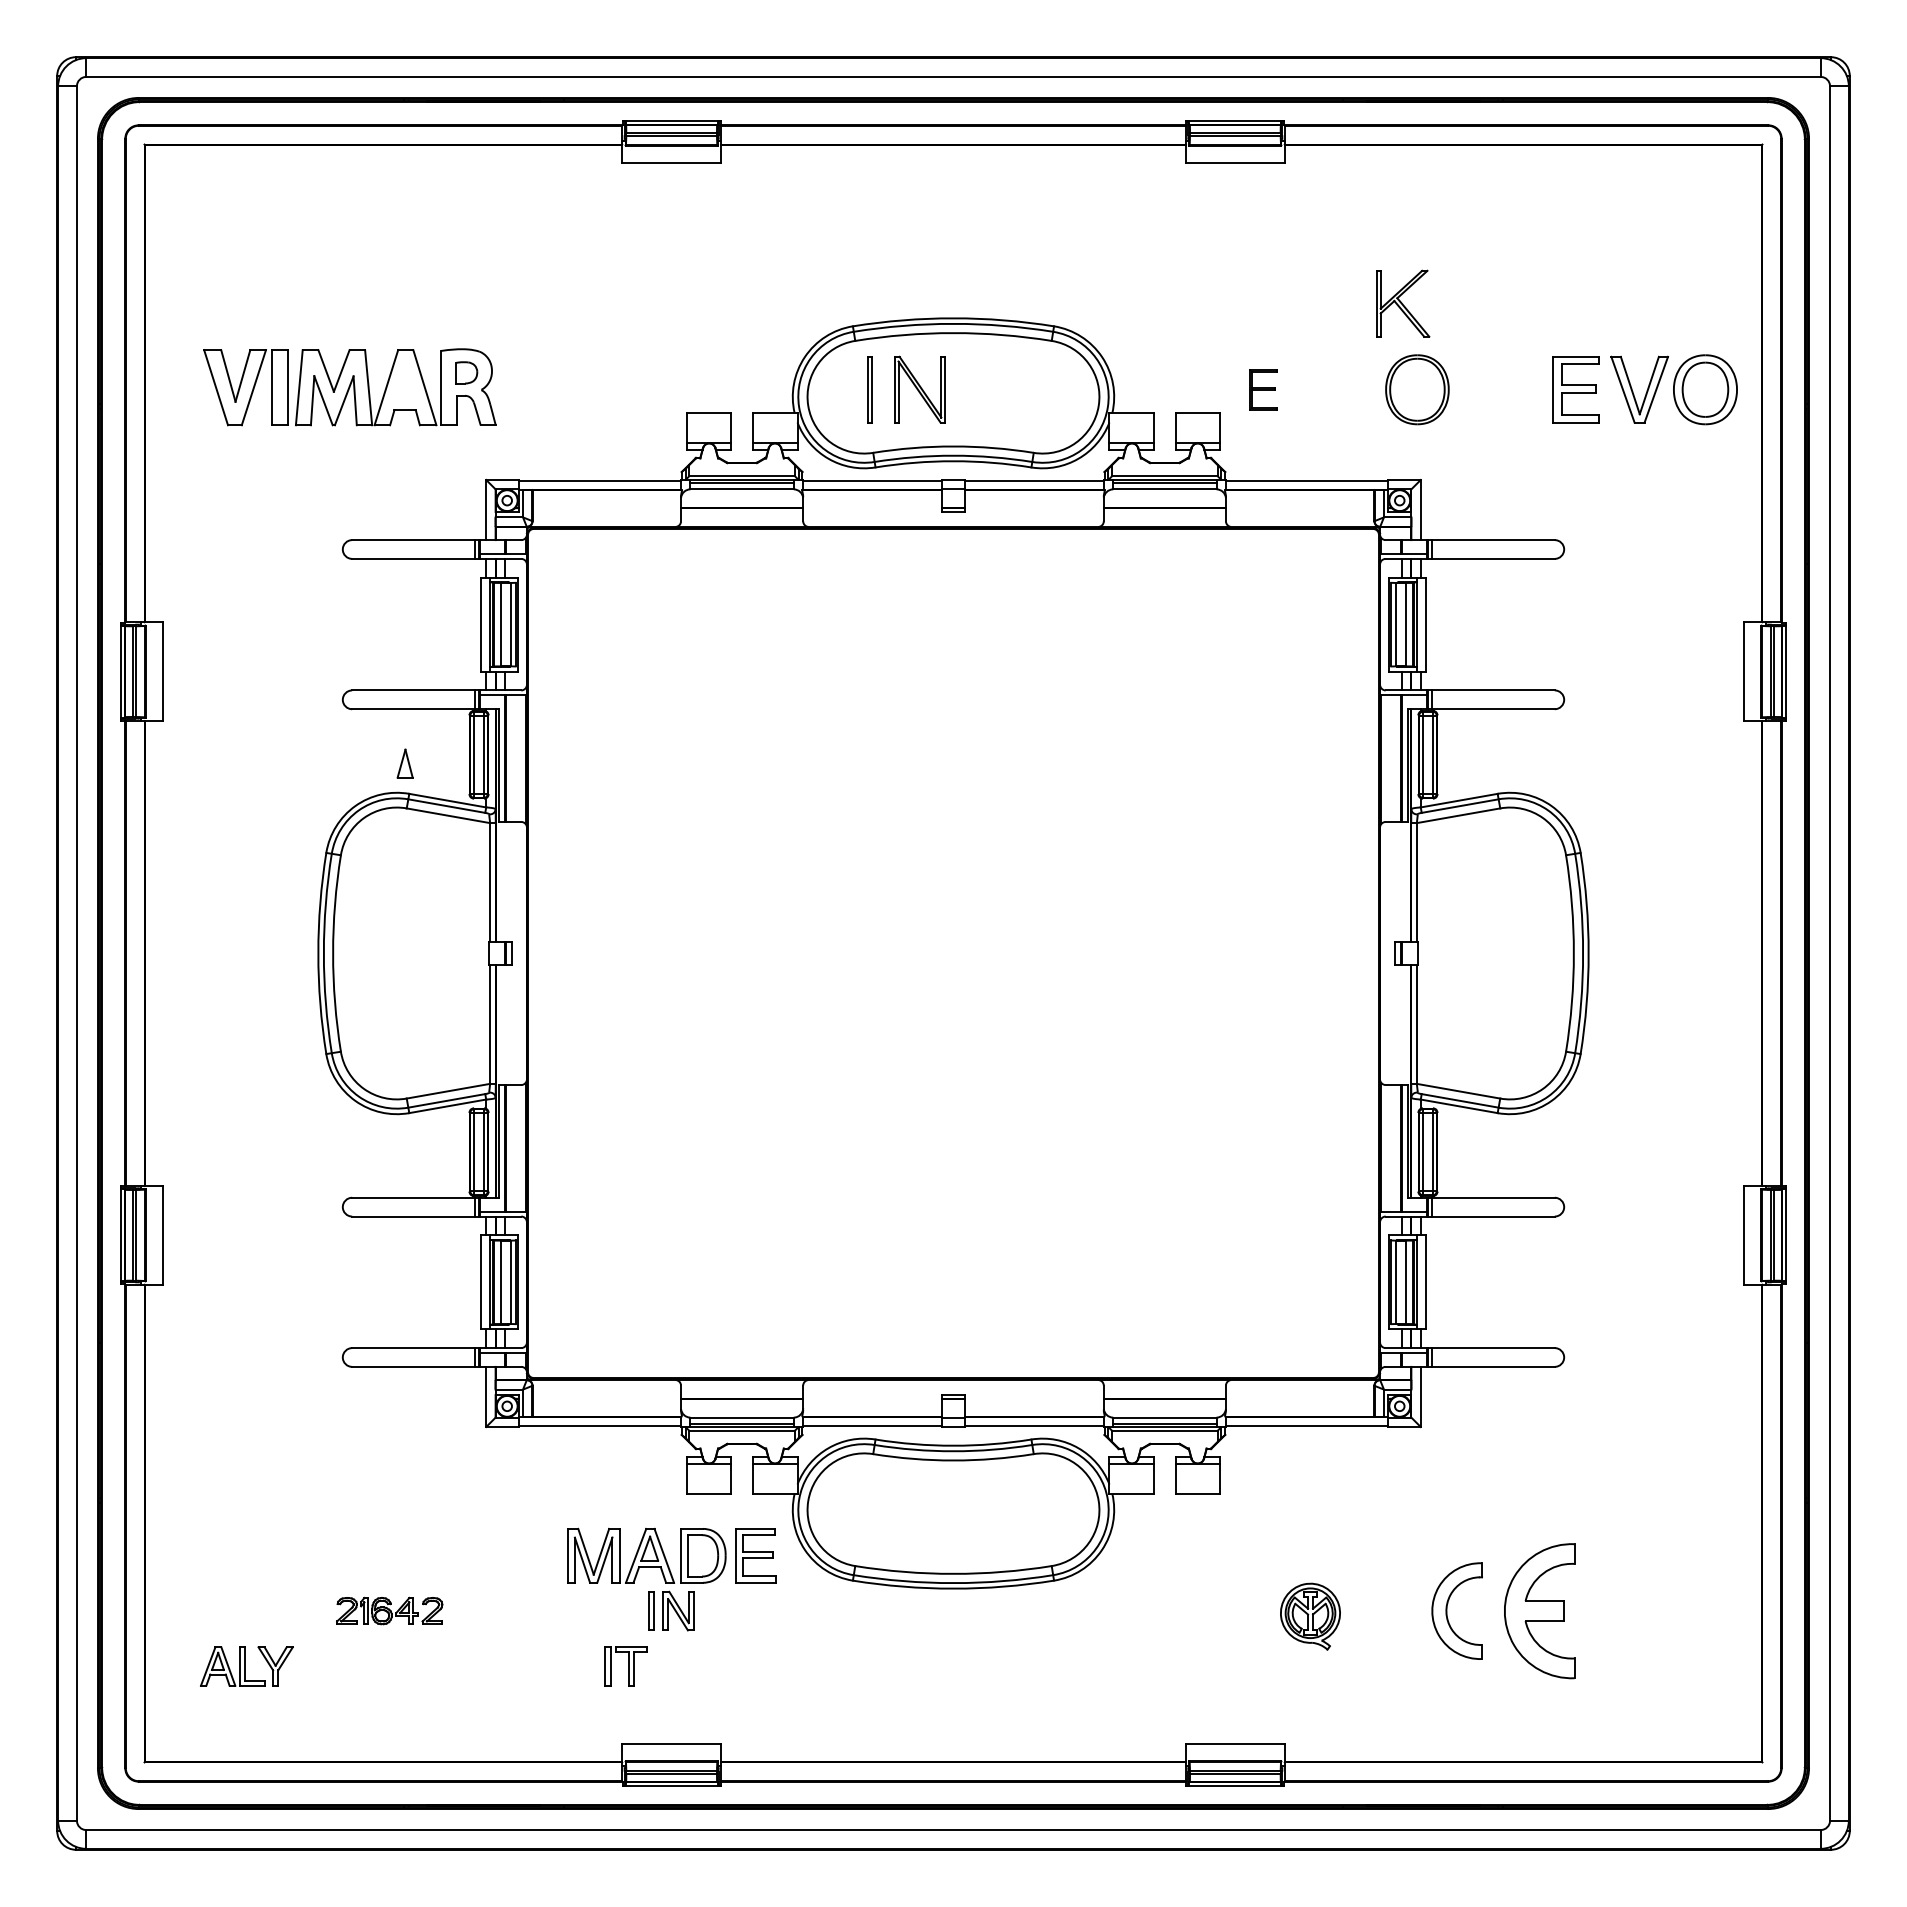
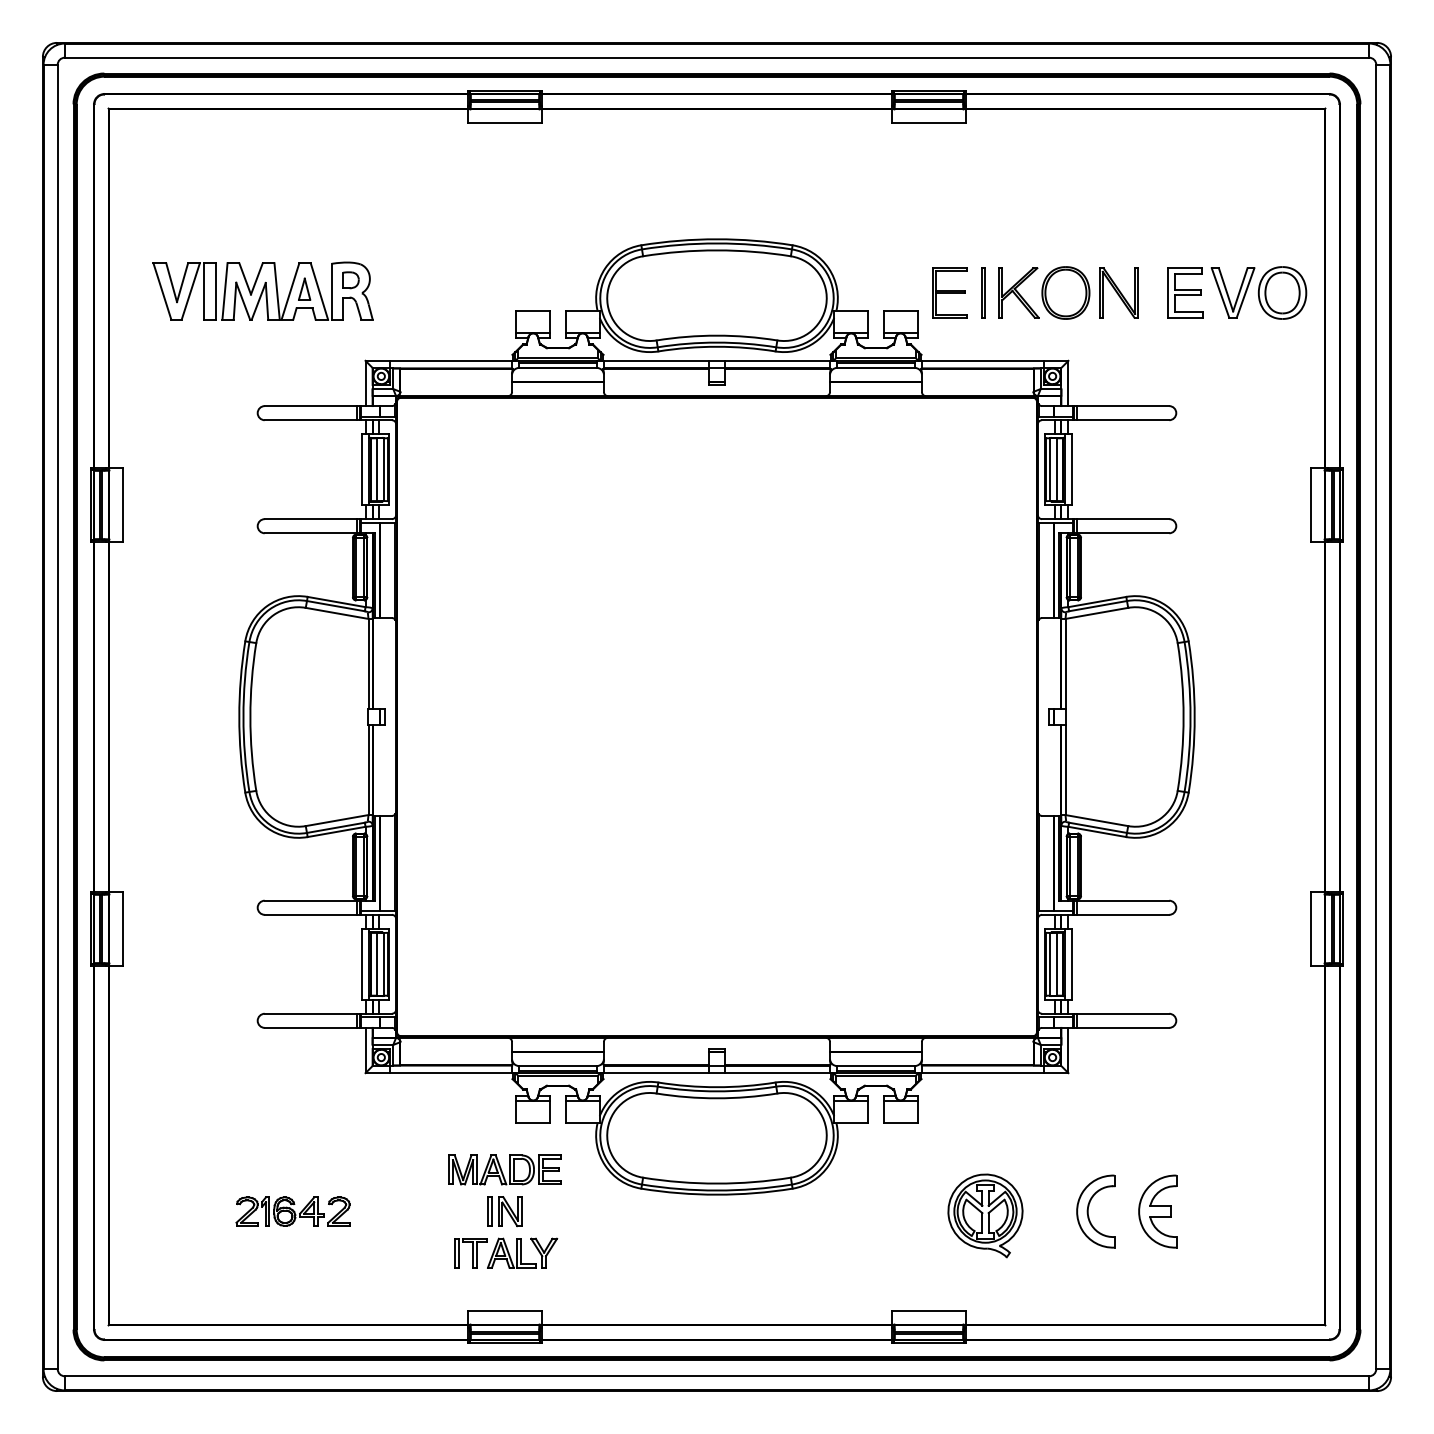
part: (1403, 303) -> (1019, 292), moved
part: (869, 389) -> (982, 292), moved
part: (919, 389) -> (1118, 292), moved
part: (1263, 389) -> (950, 292), size x1.67
part: (404, 763) -> (304, 289), moved
part: (671, 1555) -> (504, 1169), size x0.71
part: (389, 1610) -> (292, 1211), size x1.43
part: (1539, 1610) -> (1157, 1211), size x0.71
part: (1310, 1616) -> (985, 1215), size x1.67
part: (246, 1666) -> (522, 1253), moved

